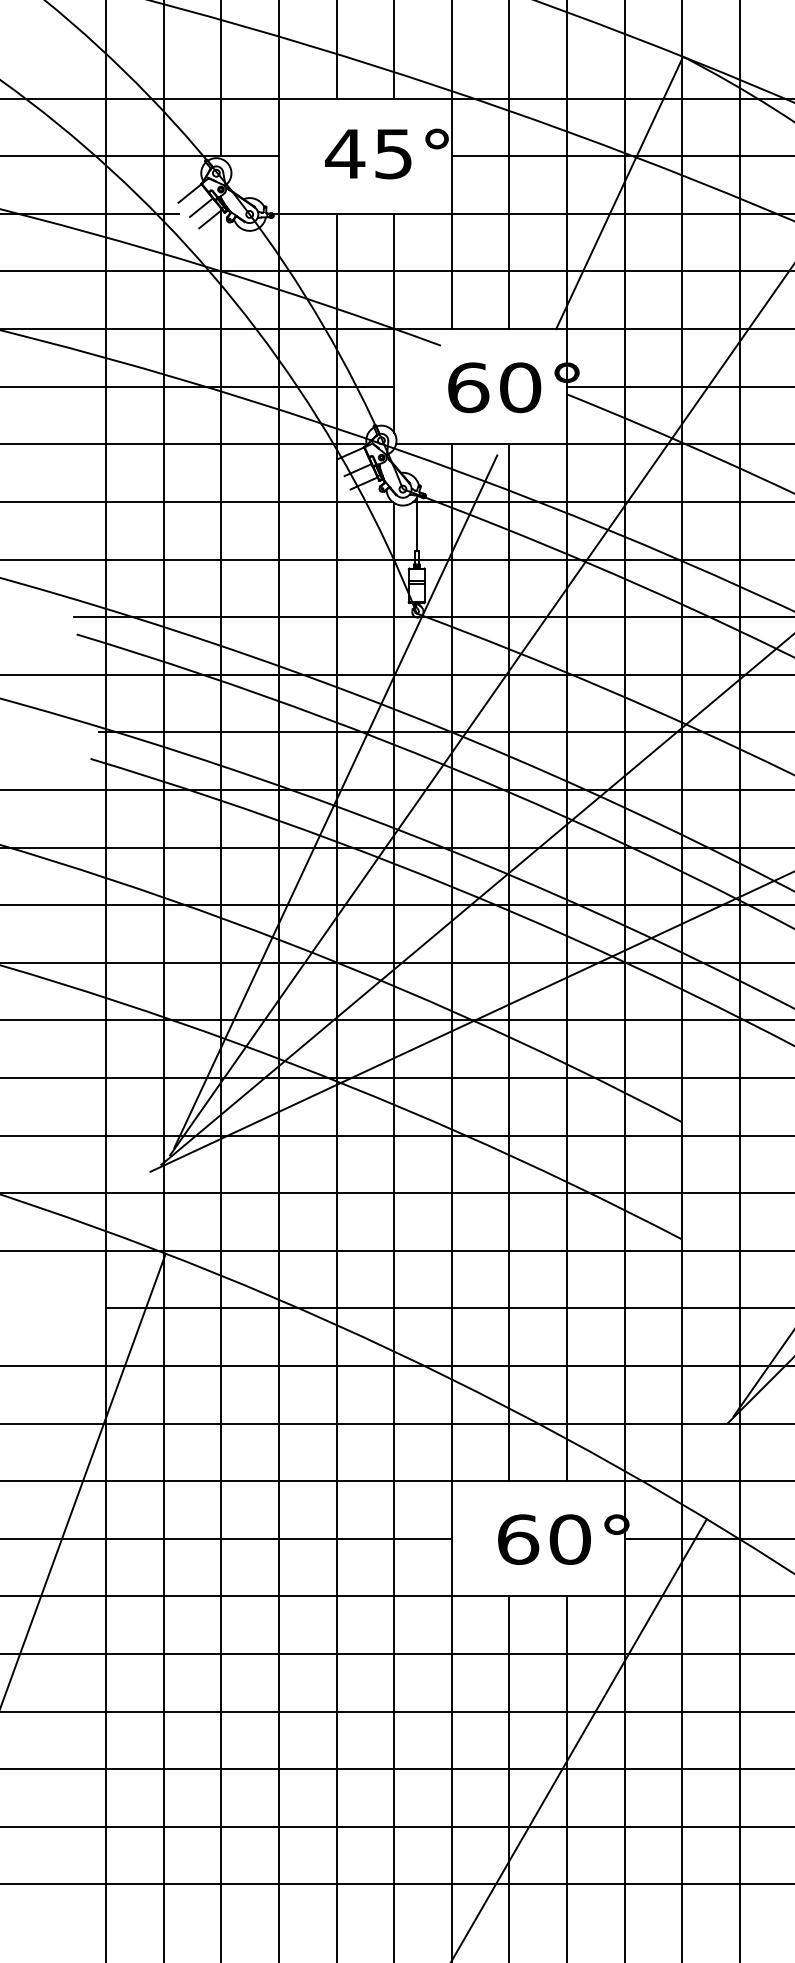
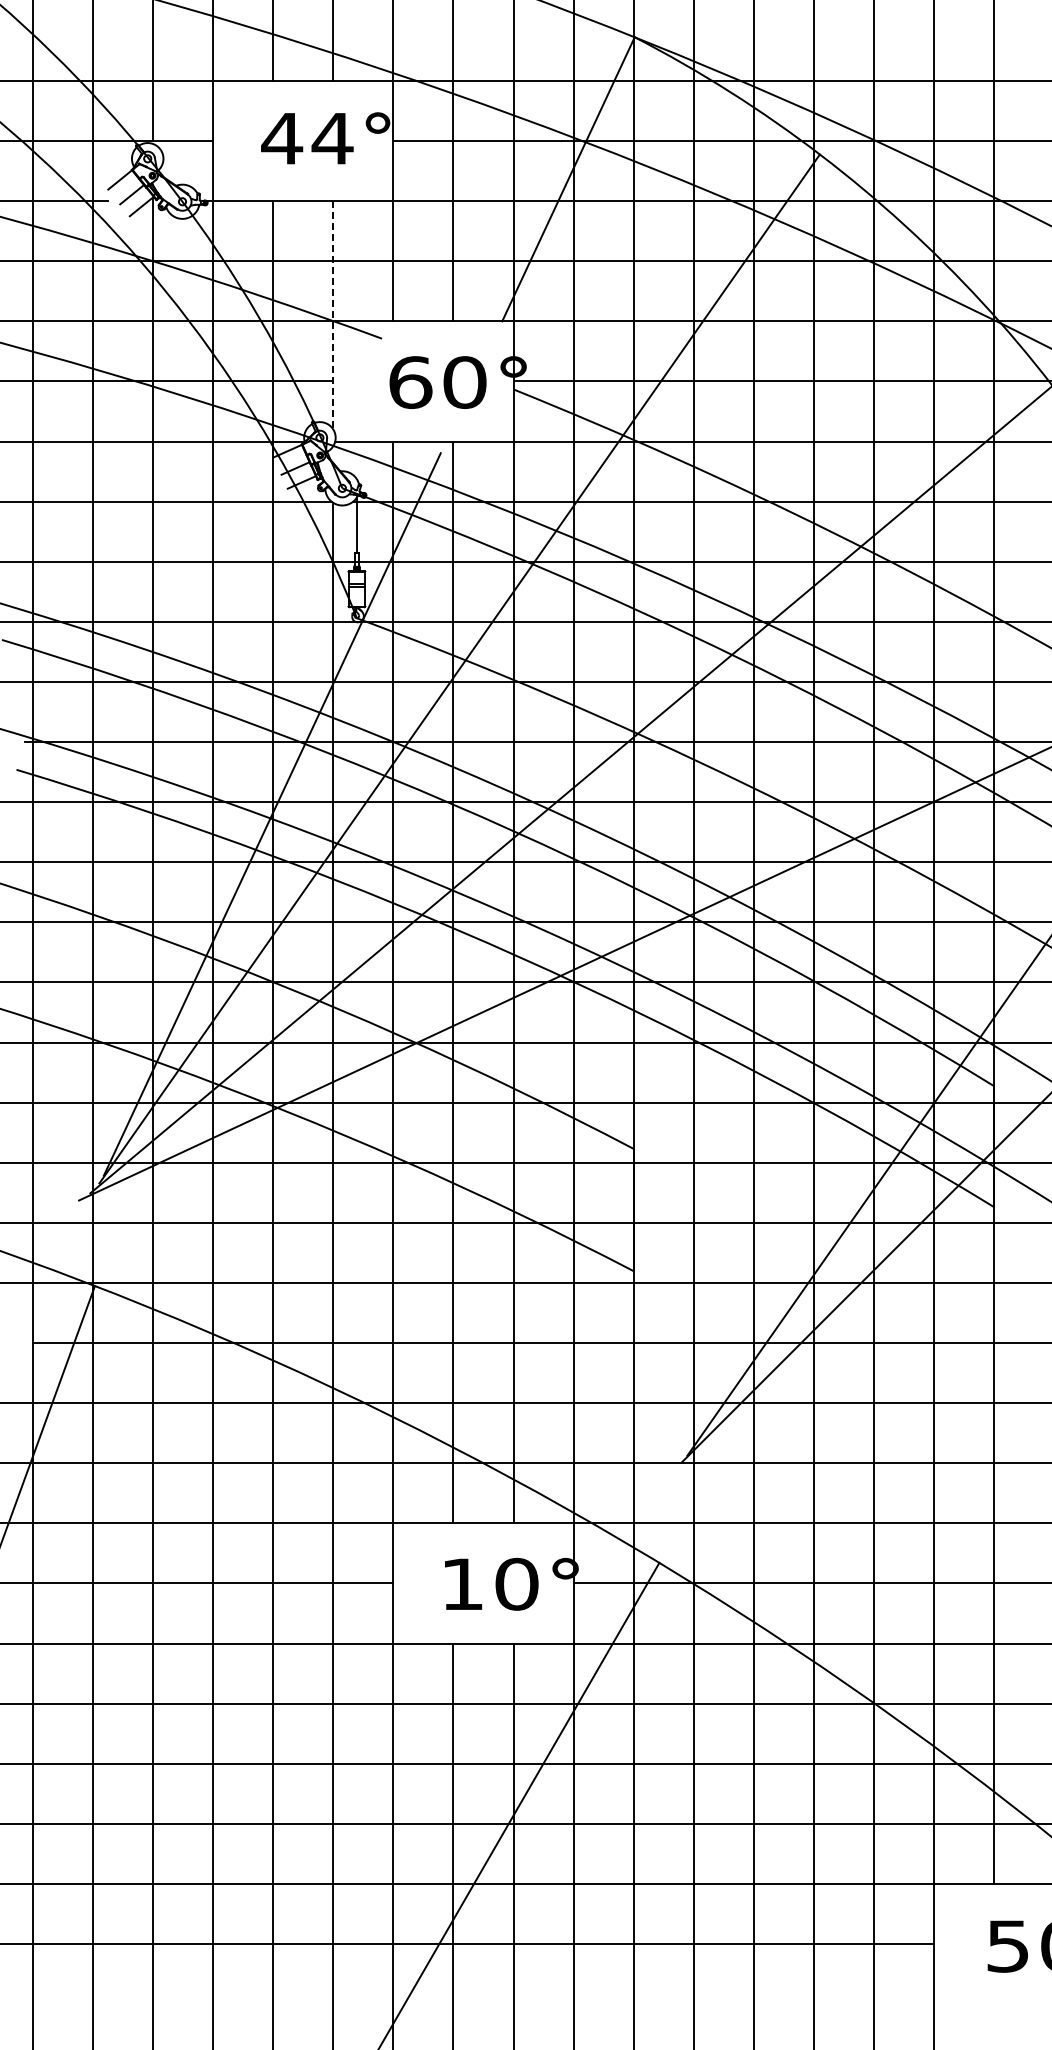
text: (393, 154) -> (332, 139), 45° -> 44°
line: (394, 323) -> (333, 315), solid -> dashed
text: (518, 1538) -> (462, 1583), 60° -> 10°

